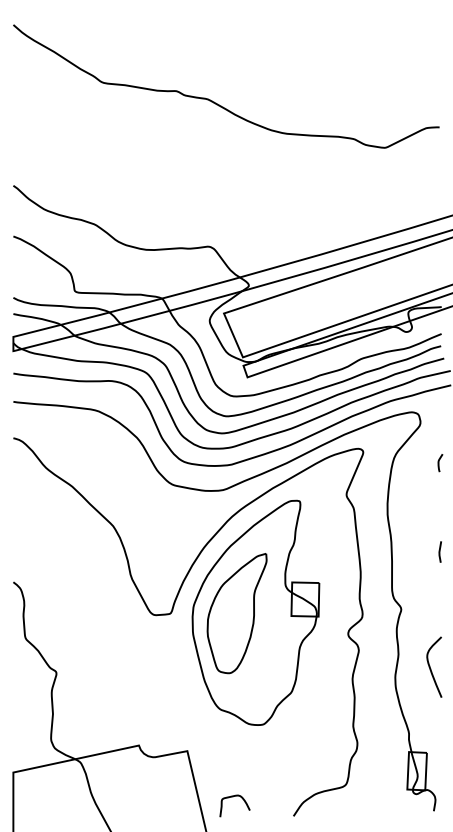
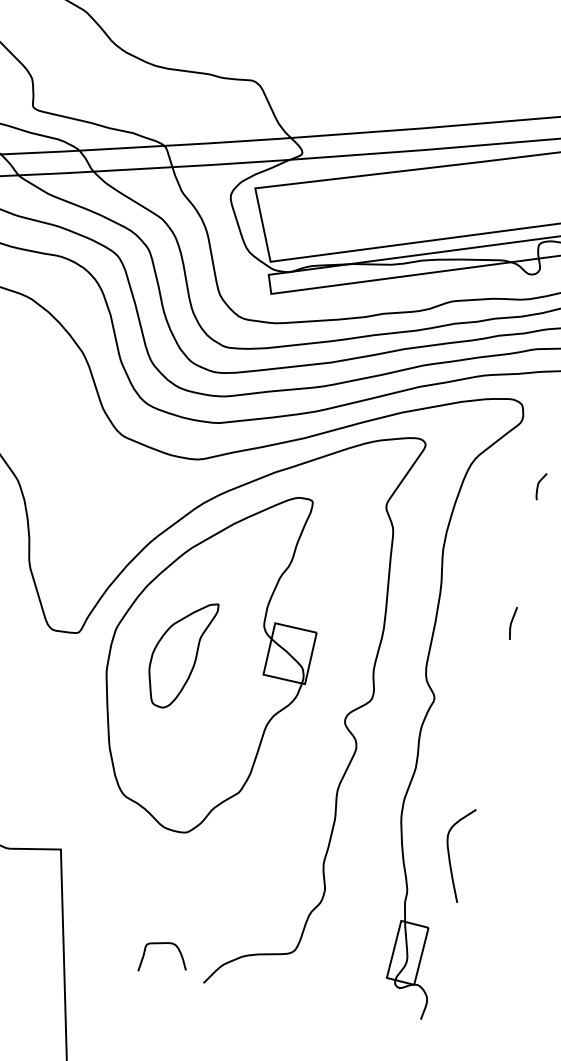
part: (236, 613) -> (179, 653), size x0.6
curve: (431, 668) -> (450, 854), moved
curve: (233, 797) -> (164, 945), moved

